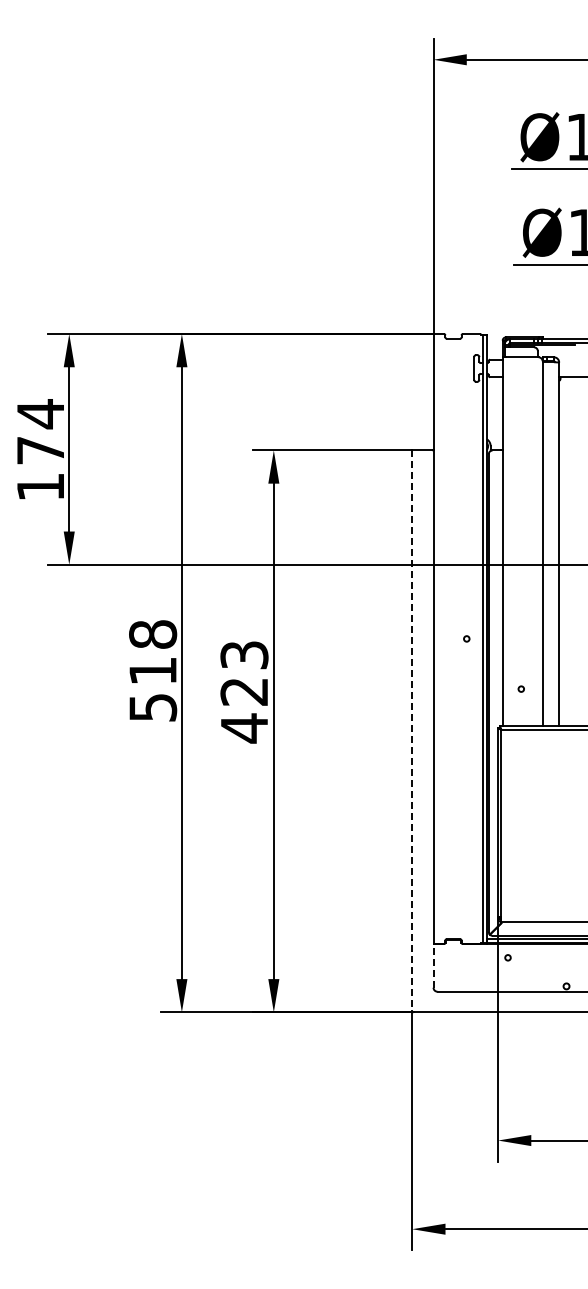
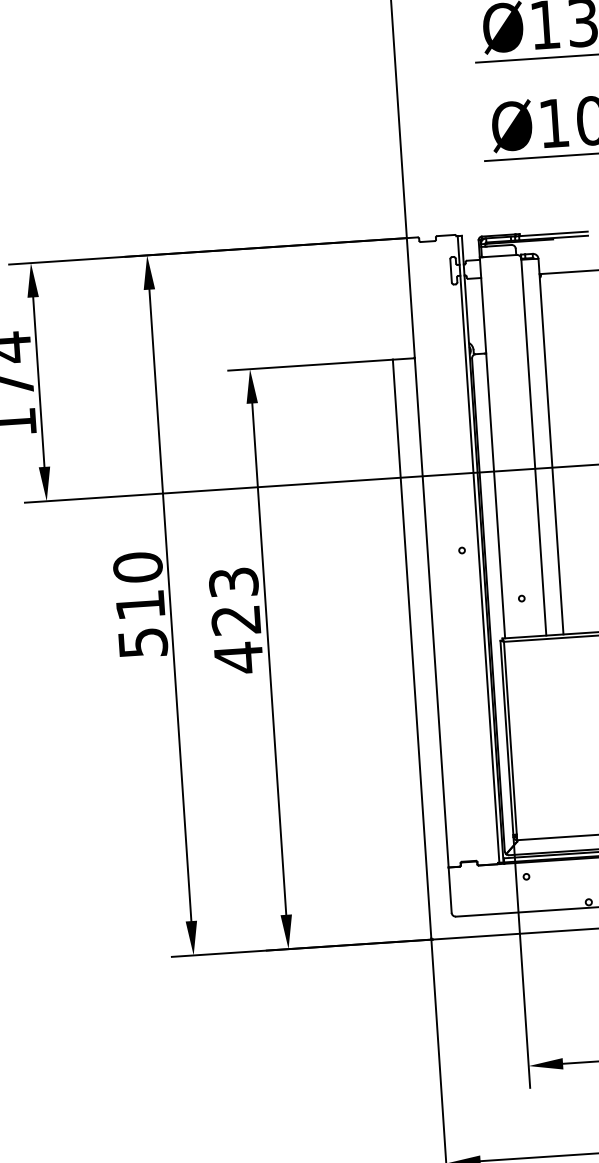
text: (152, 634) -> (137, 567), 518 -> 510
line: (412, 731) -> (412, 649), dashed -> solid
line: (433, 965) -> (450, 889), dashed -> solid

